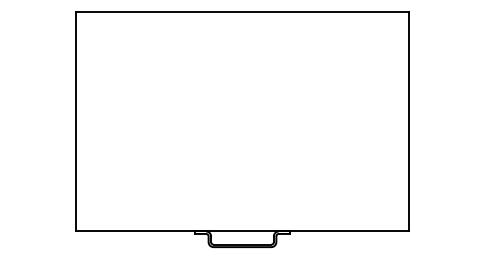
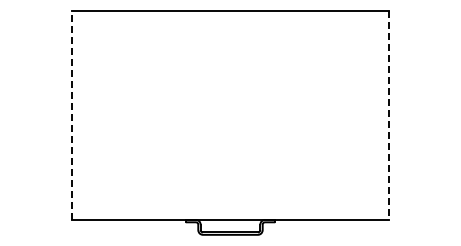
line: (76, 121) -> (72, 115), solid -> dashed
line: (408, 122) -> (388, 116), solid -> dashed

